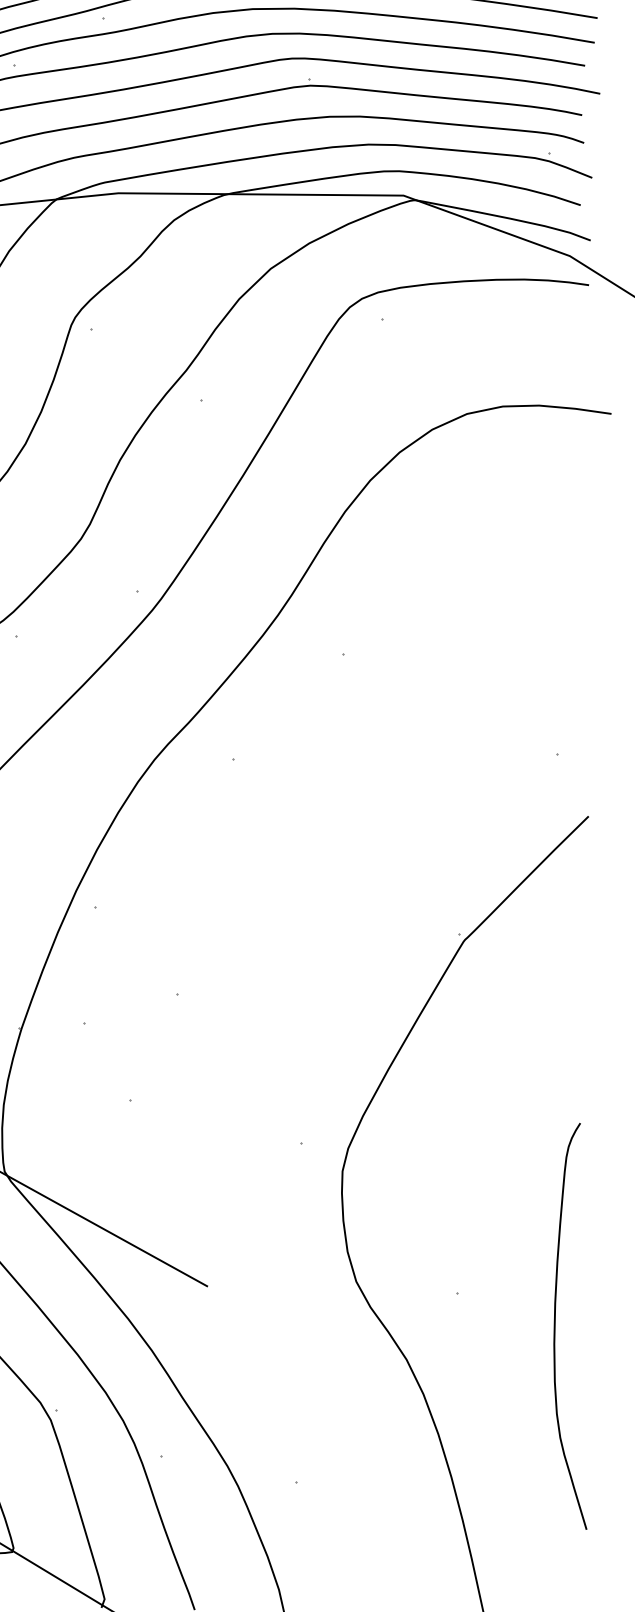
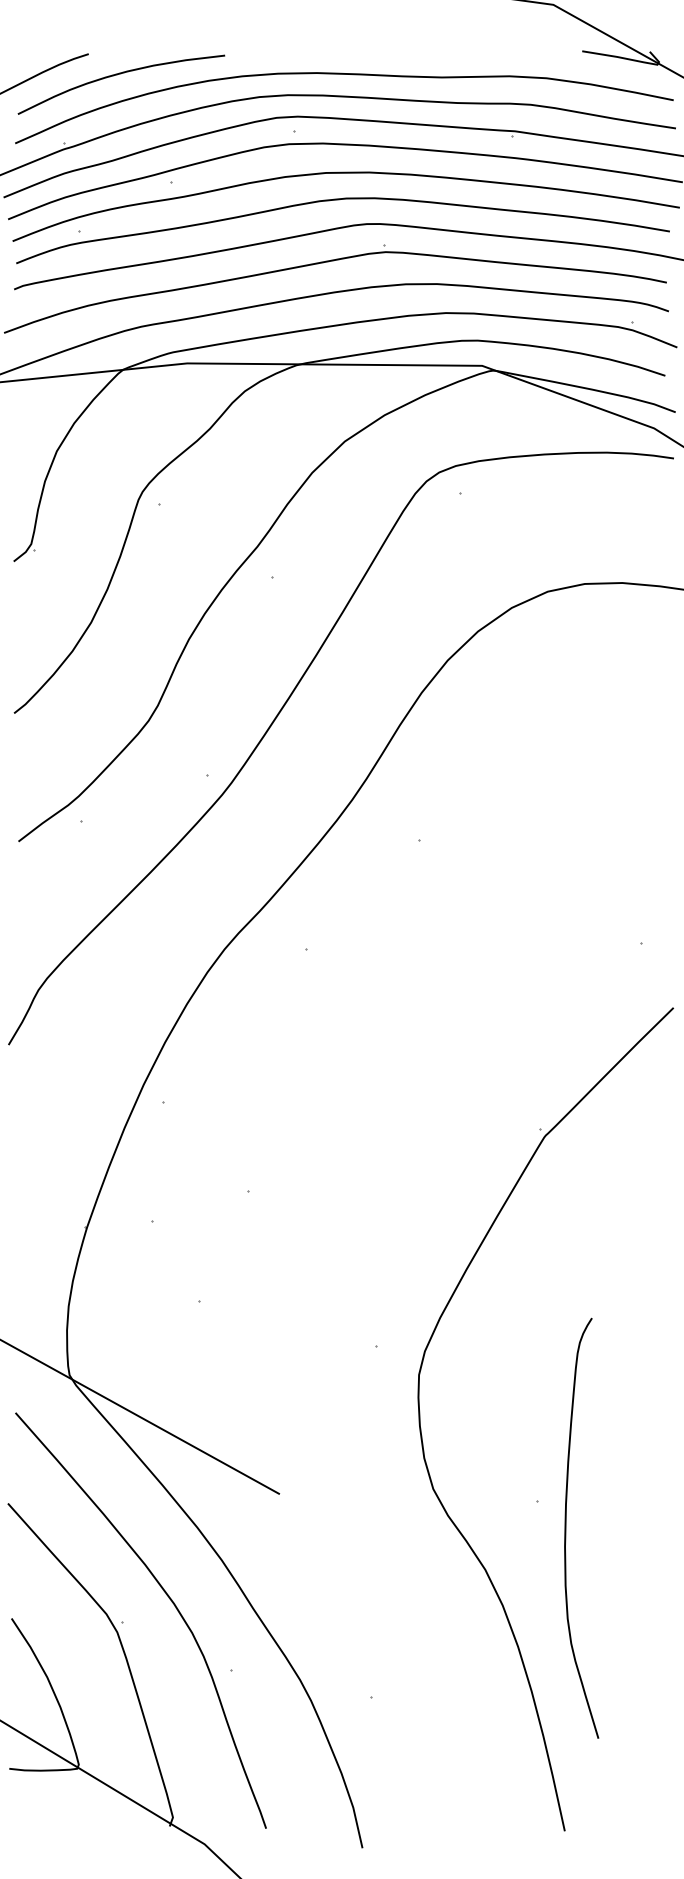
curve: (555, 1325) -> (566, 1527), moved

